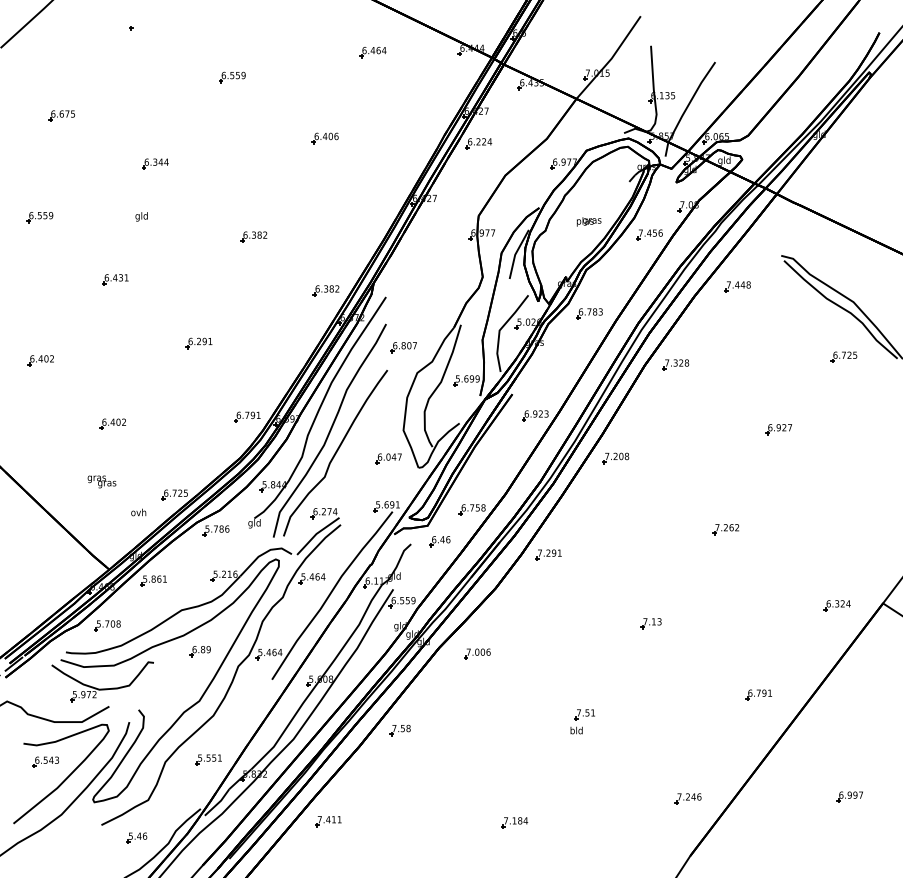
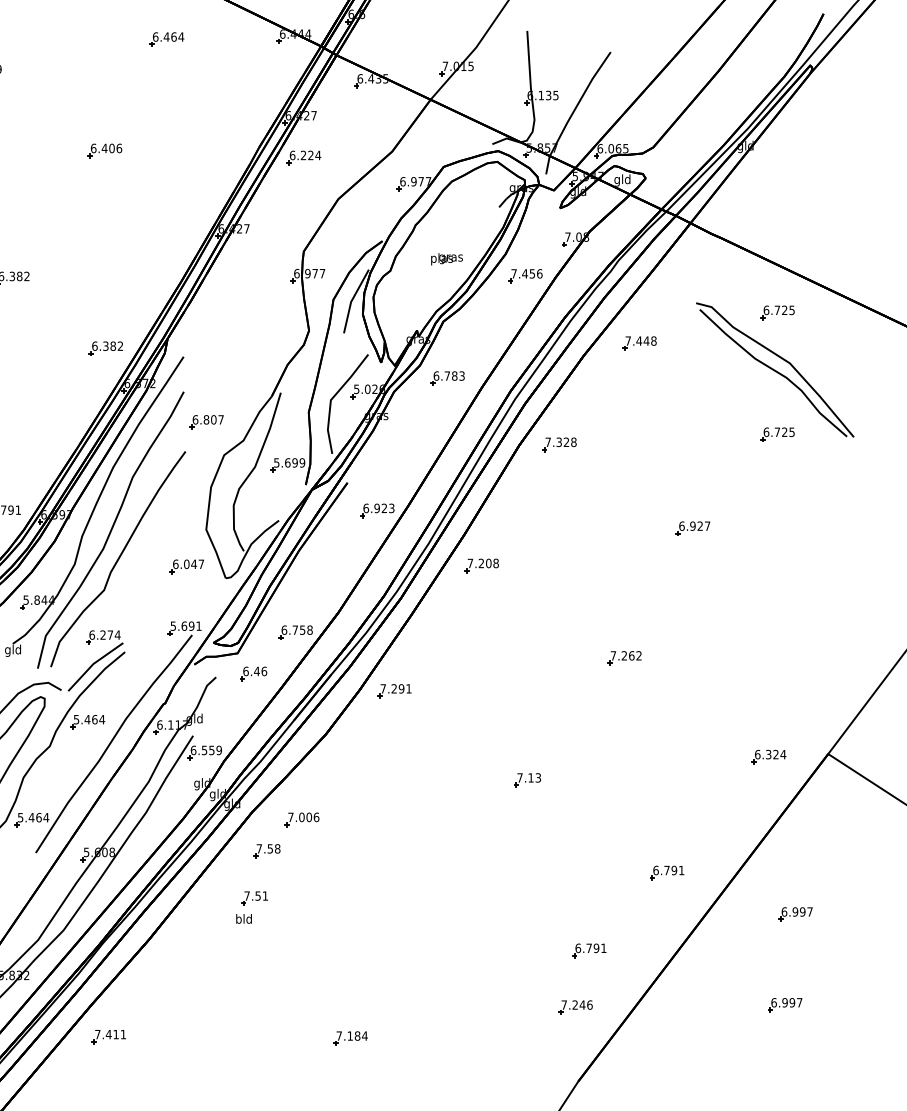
part: (843, 262) -> (776, 311), added
part: (582, 721) -> (251, 907), moved
part: (857, 726) -> (795, 913), added
part: (399, 730) -> (265, 851), moved
part: (698, 754) -> (588, 949), added

